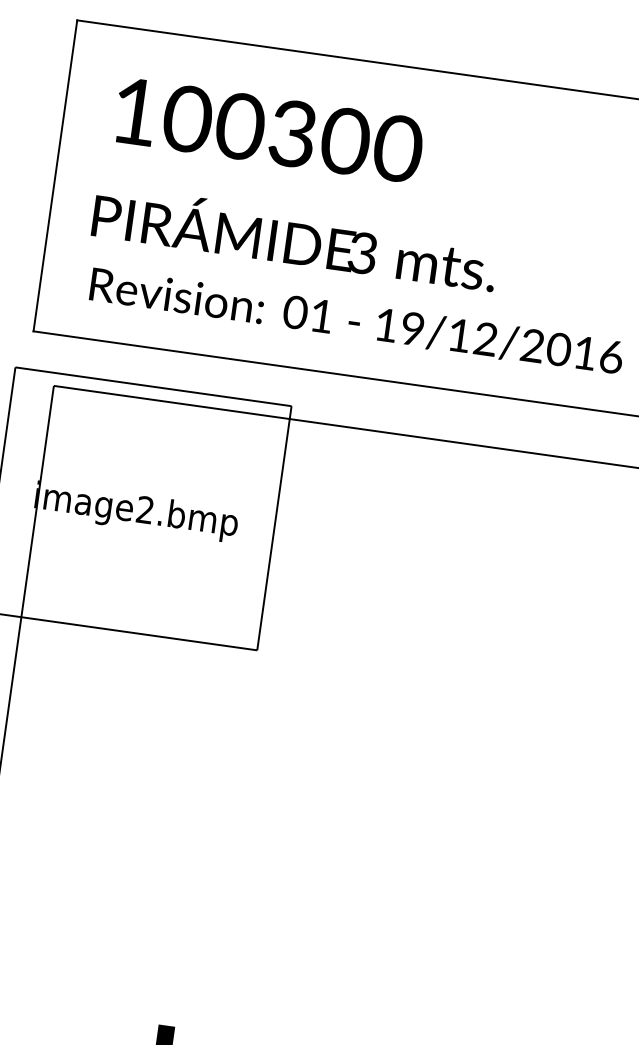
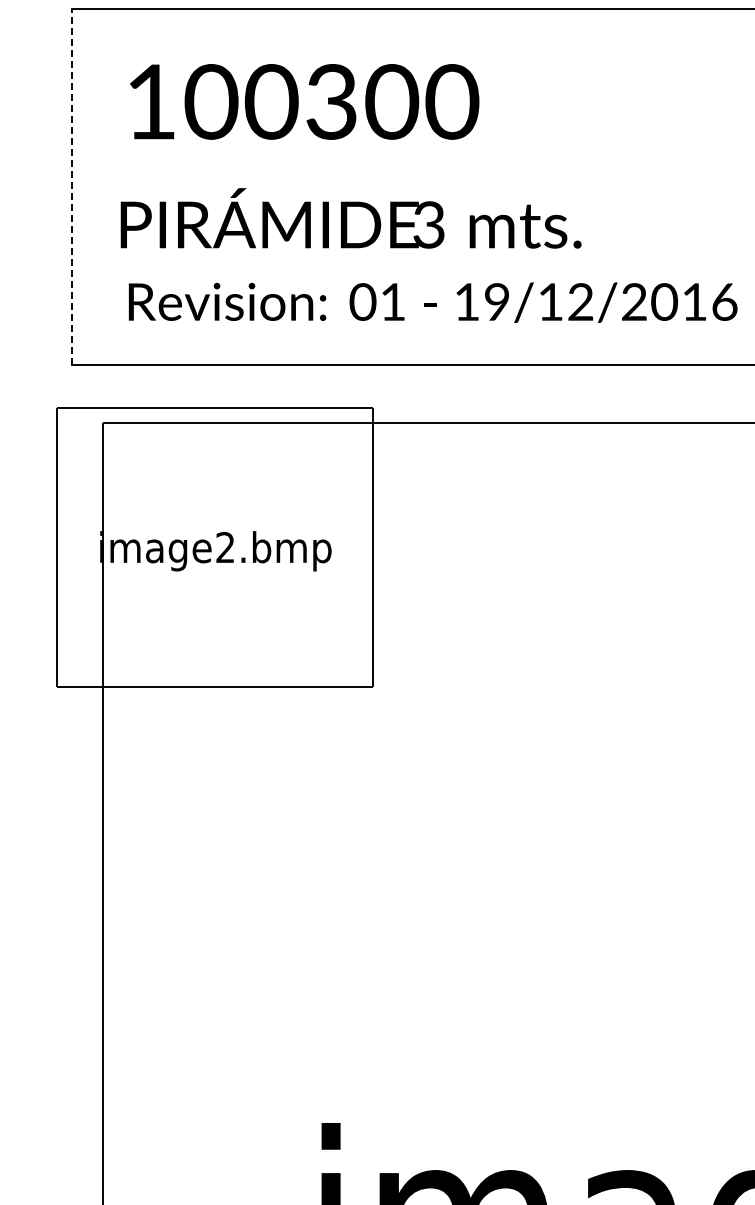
line: (55, 175) -> (71, 186), solid -> dashed

